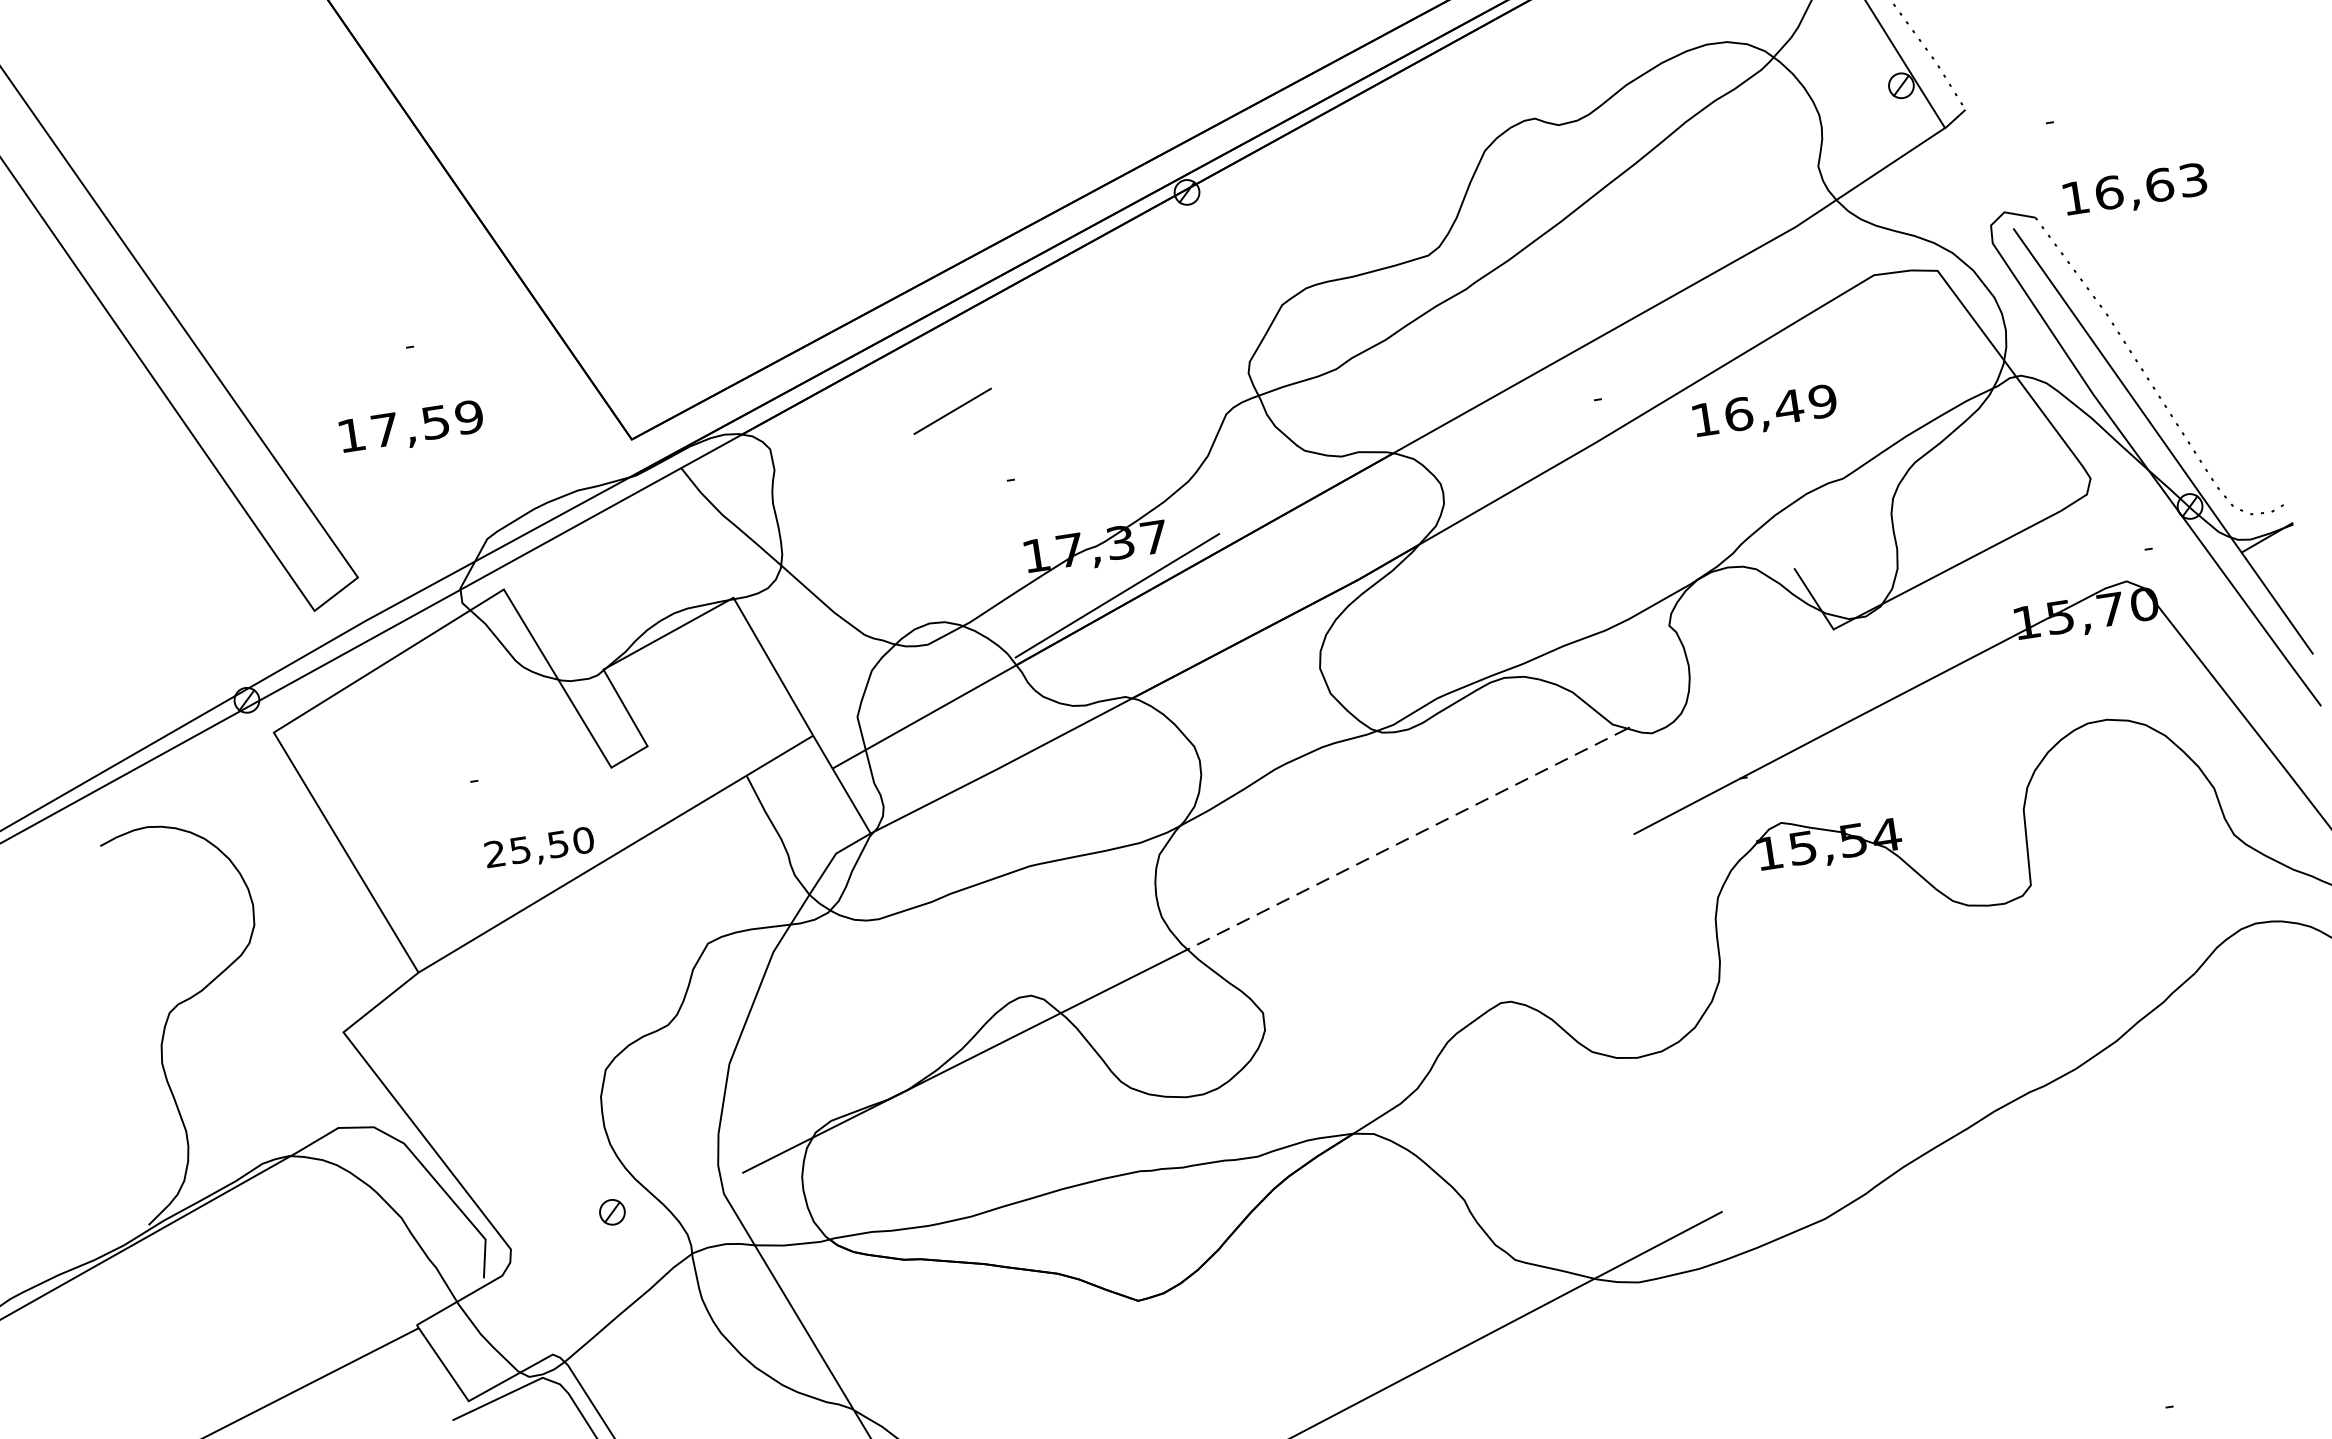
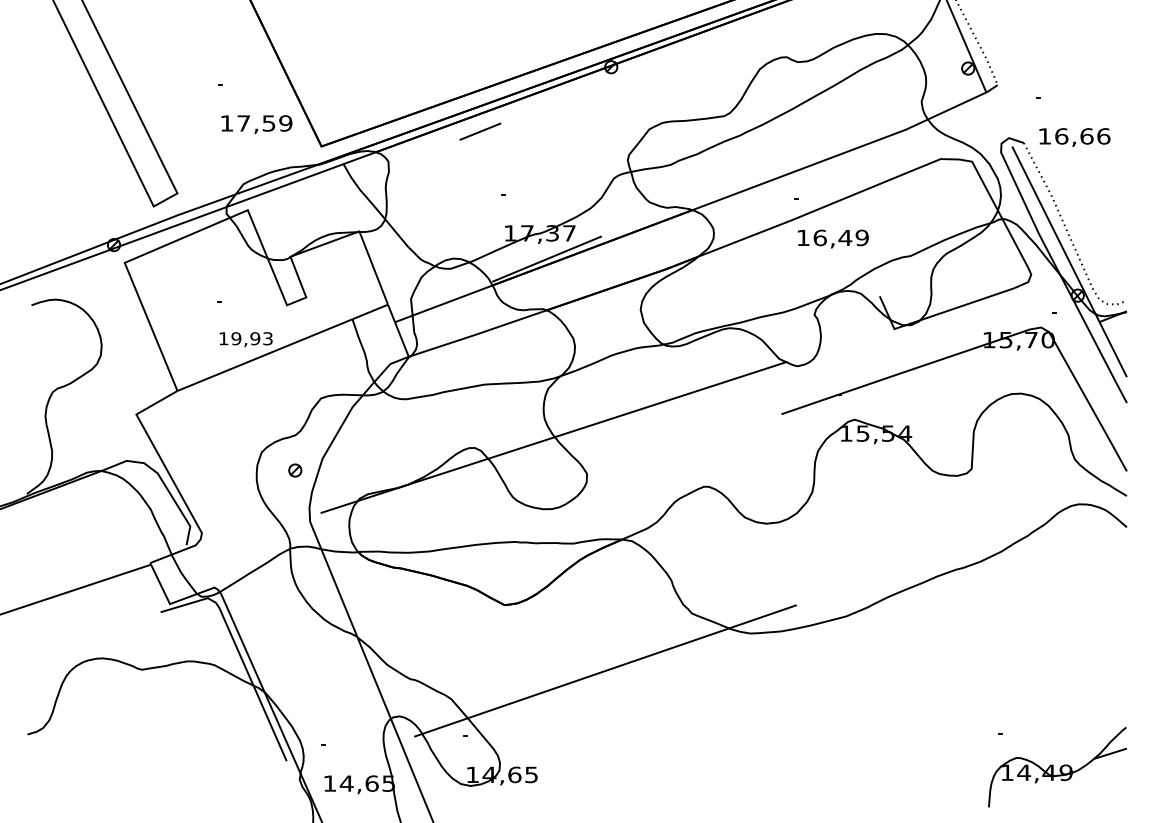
text: (2192, 180) -> (1103, 136), 16,63 -> 16,66
line: (952, 410) -> (480, 131), moved
text: (1765, 411) -> (833, 238), moved
text: (410, 428) -> (256, 124), moved
line: (1407, 838) -> (670, 399), dashed -> solid
text: (538, 846) -> (245, 338), 25,50 -> 19,93
part: (612, 1212) -> (295, 470), moved

